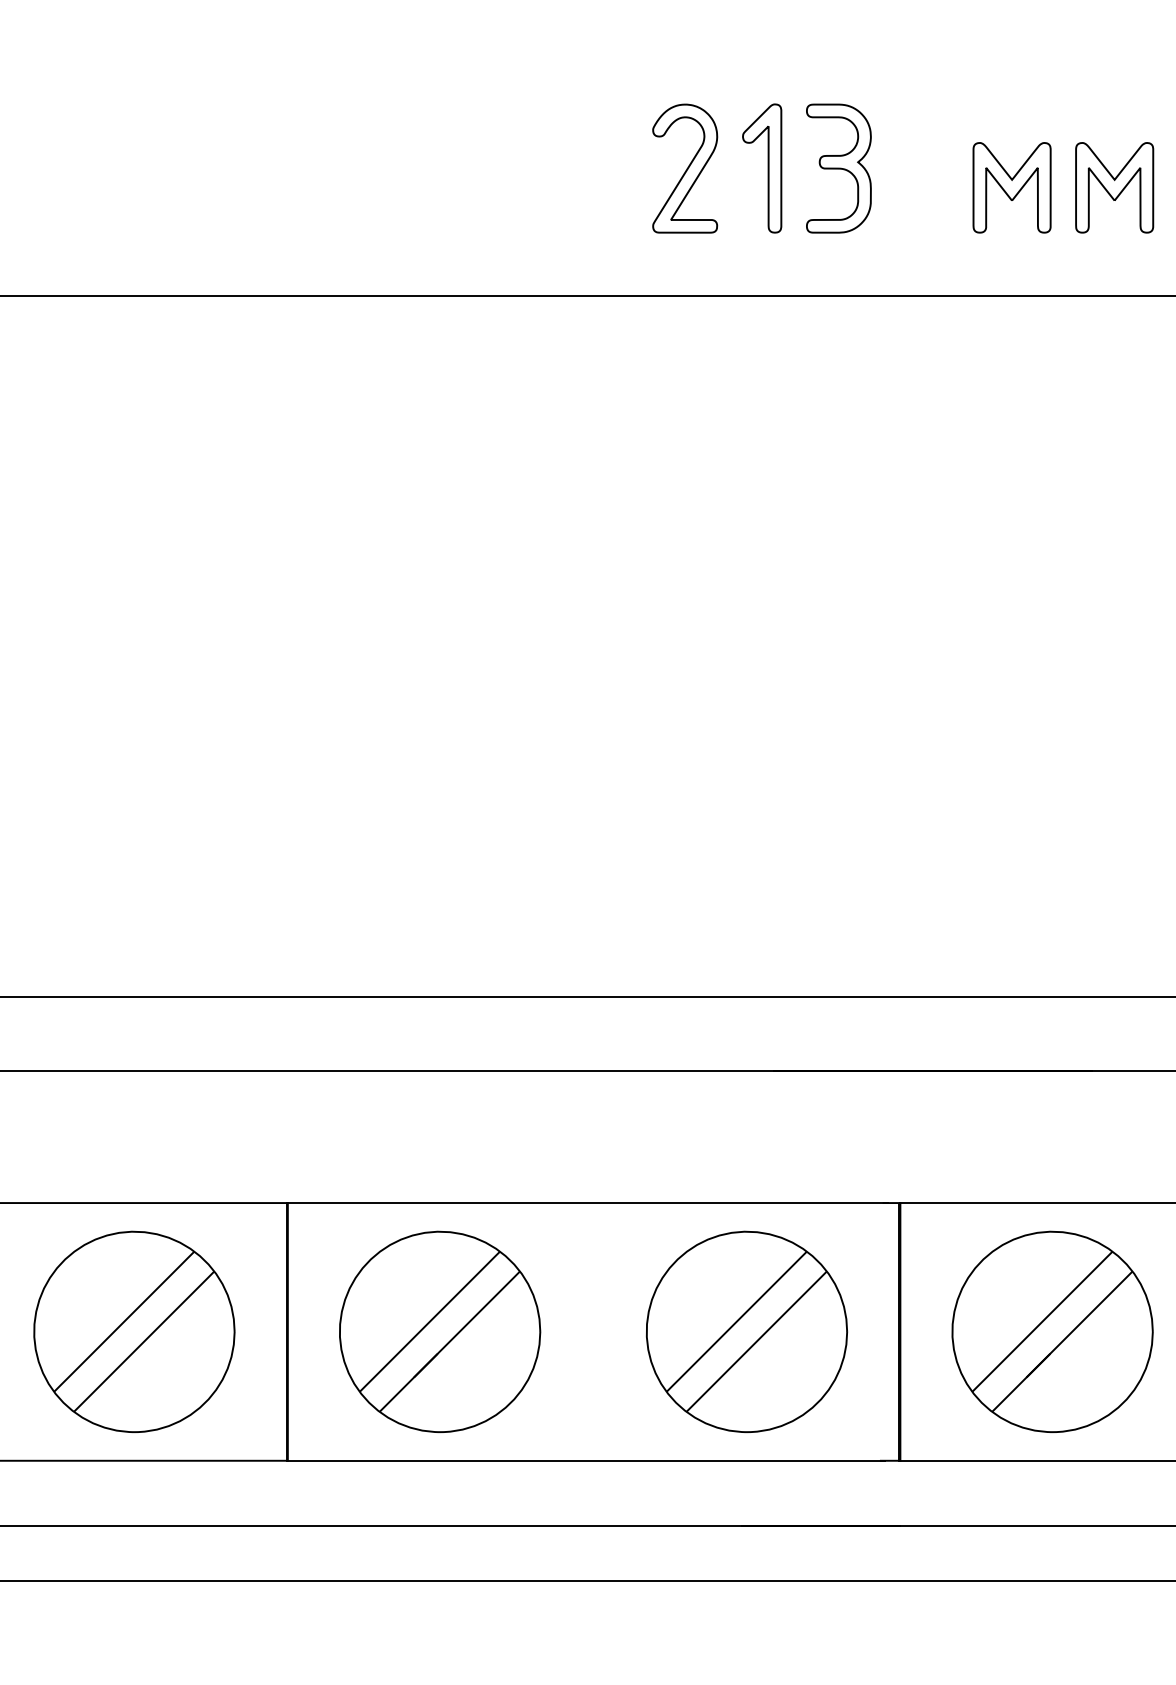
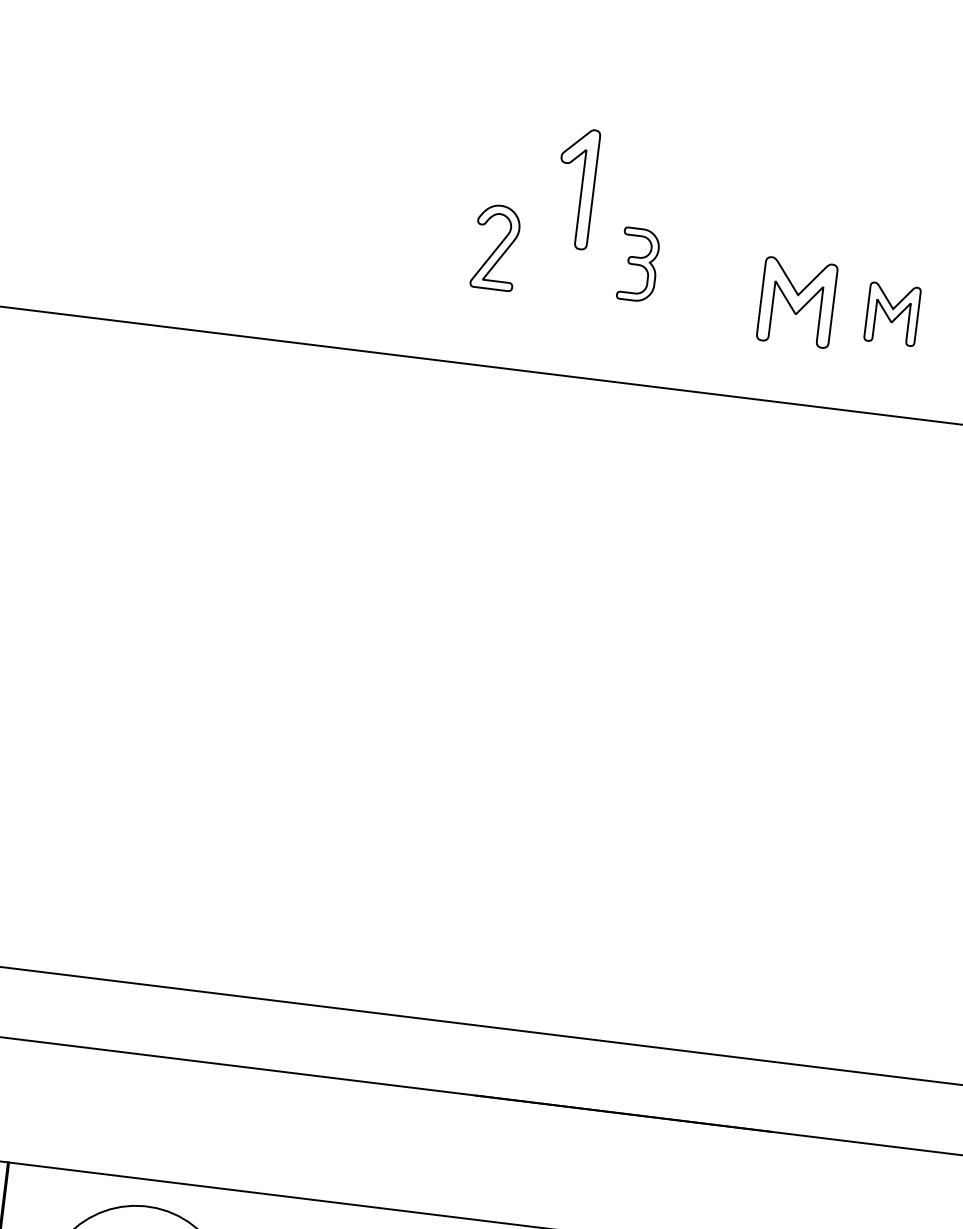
part: (685, 168) -> (496, 247), size x0.7
part: (762, 168) -> (576, 188), moved
part: (838, 168) -> (638, 264), size x0.6
part: (1114, 187) -> (892, 313), size x0.7

